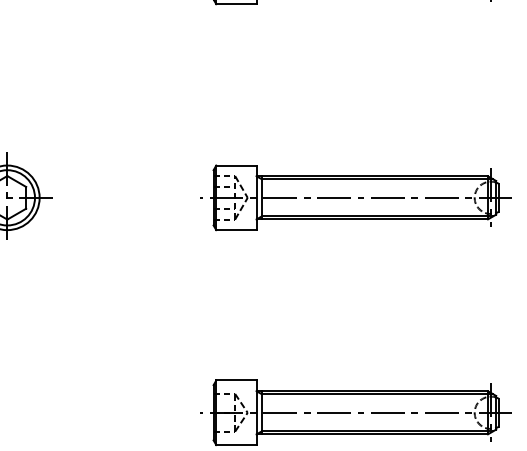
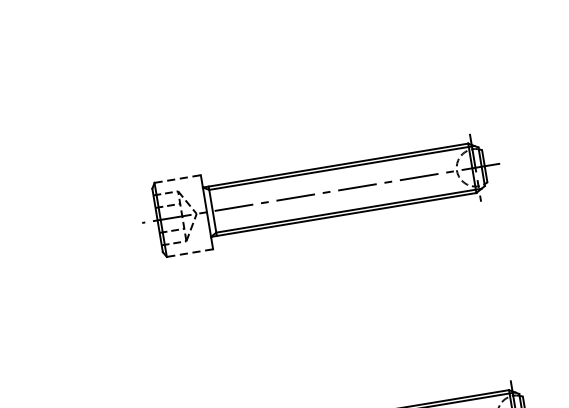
line: (236, 165) -> (177, 178), solid -> dashed
line: (236, 230) -> (190, 253), solid -> dashed

